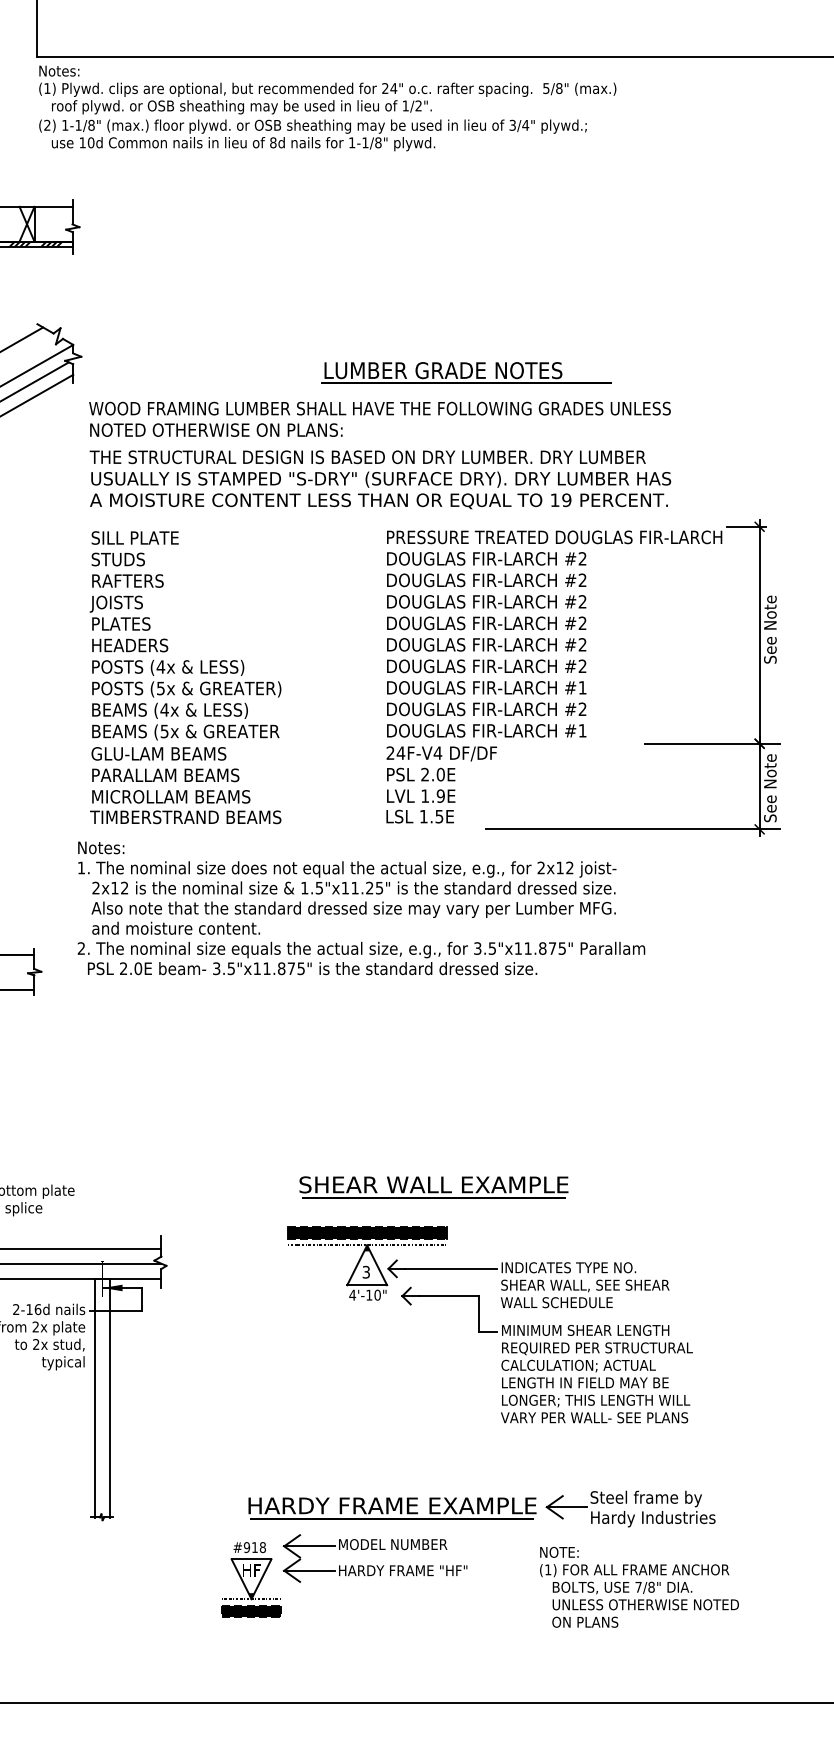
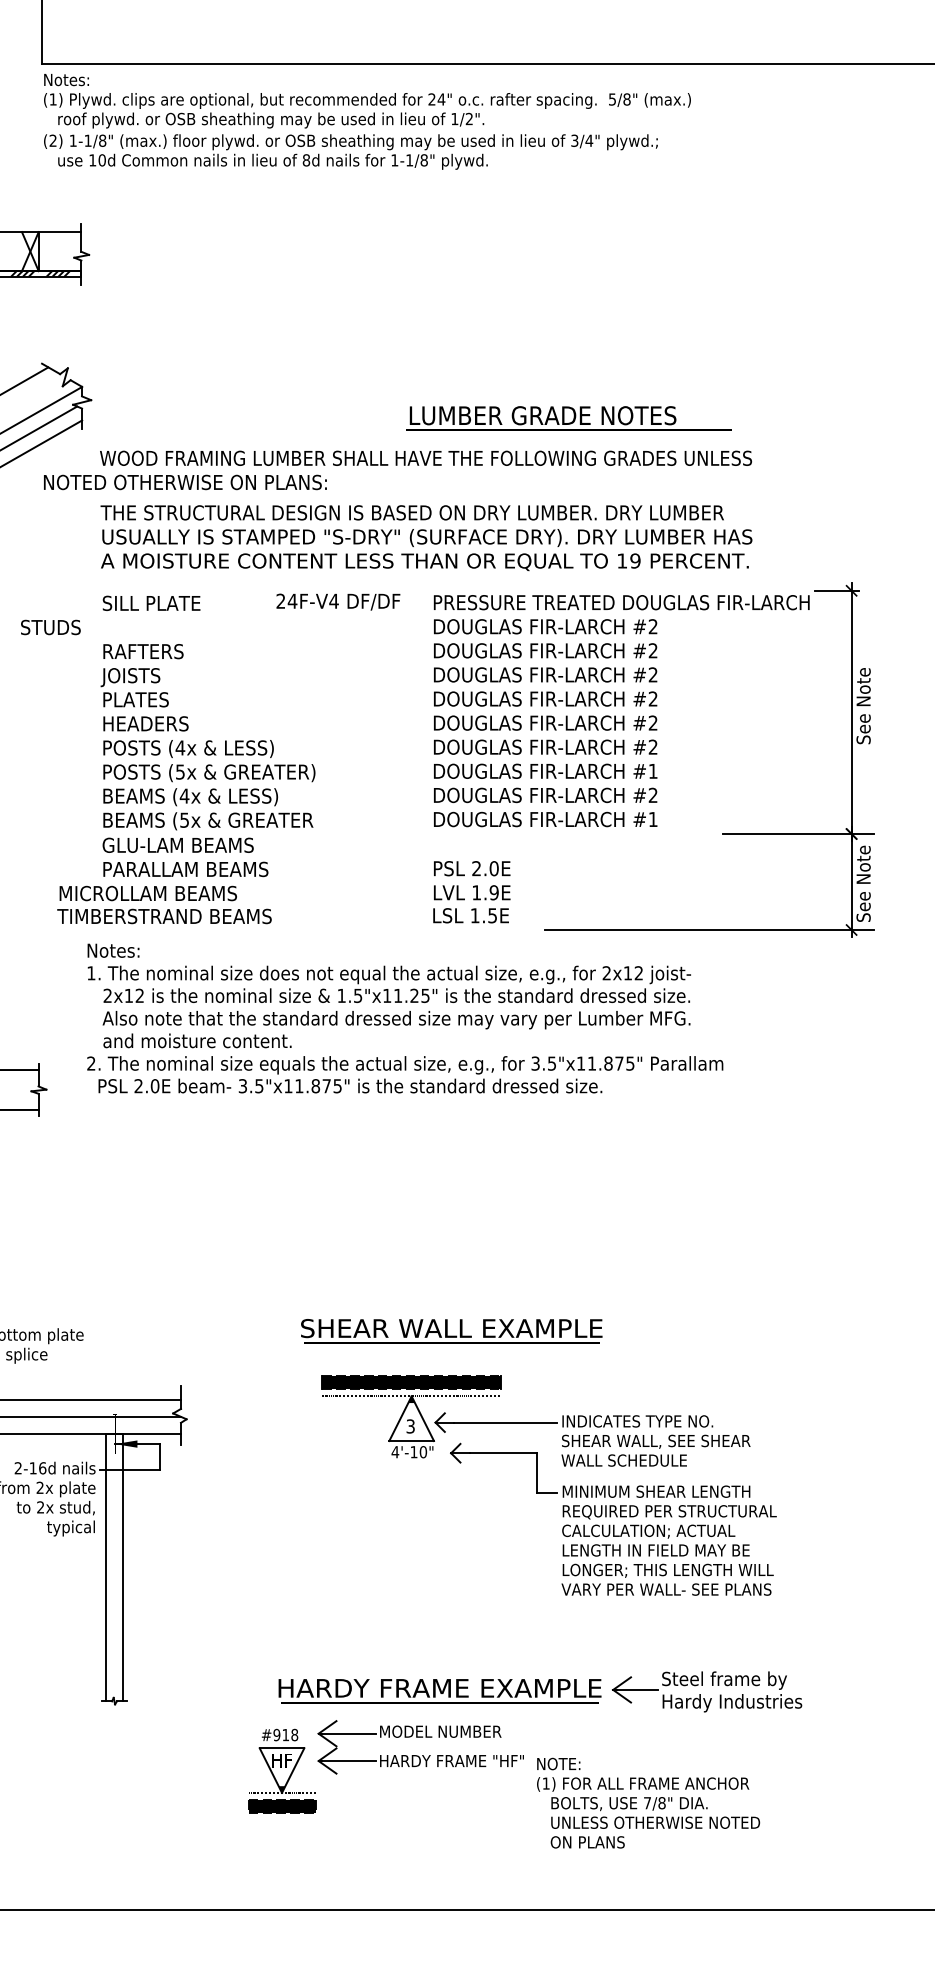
text: (466, 372) -> (568, 417), moved
text: (216, 429) -> (185, 481), moved
text: (117, 559) -> (49, 627), moved
text: (441, 753) -> (338, 601), moved
text: (185, 807) -> (164, 905), moved
text: (433, 1187) -> (451, 1331), moved
text: (639, 1586) -> (648, 1802), moved

